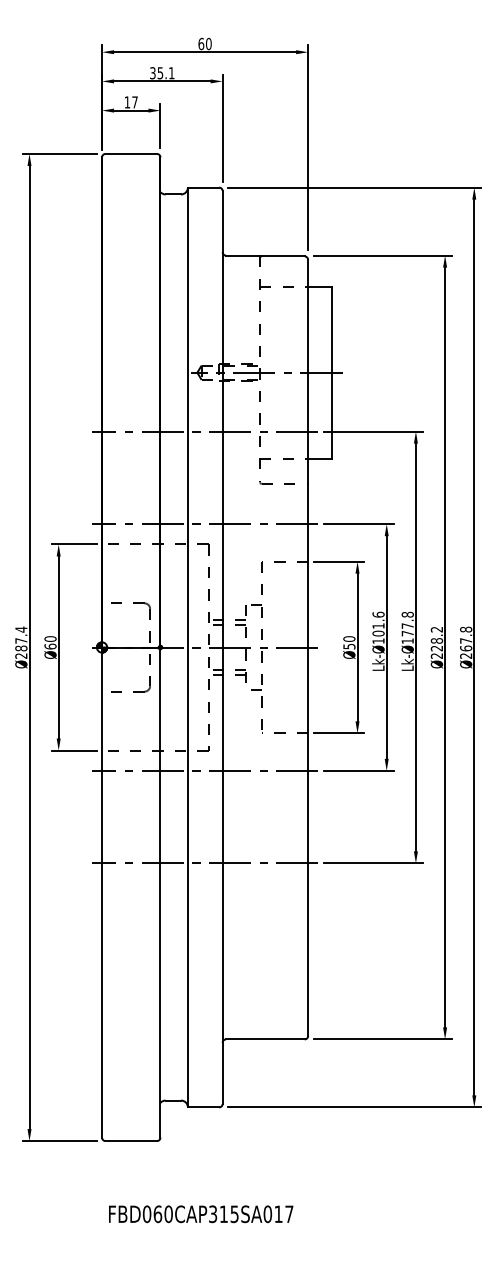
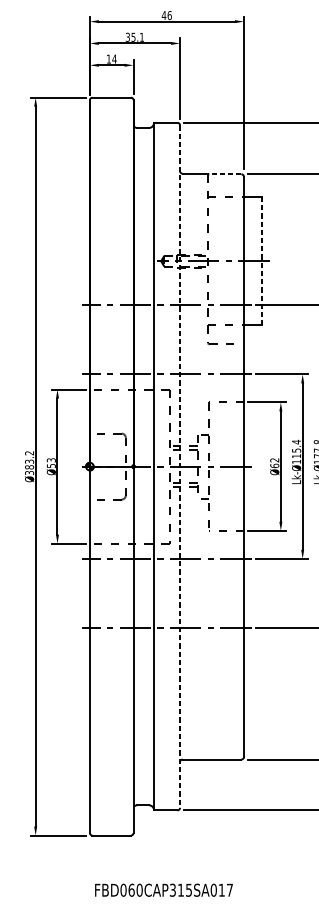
text: (204, 43) -> (166, 15), 60 -> 46
text: (134, 102) -> (114, 59), 17 -> 14
line: (282, 256) -> (224, 174), solid -> dashed
line: (332, 372) -> (262, 261), solid -> dashed
text: (378, 623) -> (296, 448), Lk-Ø101.6 -> Lk-Ø115.4
text: (21, 642) -> (29, 462), Ø287.4 -> Ø383.2
text: (50, 642) -> (51, 462), Ø60 -> Ø53
text: (349, 642) -> (274, 462), Ø50 -> Ø62
line: (222, 648) -> (179, 467), solid -> dashed

